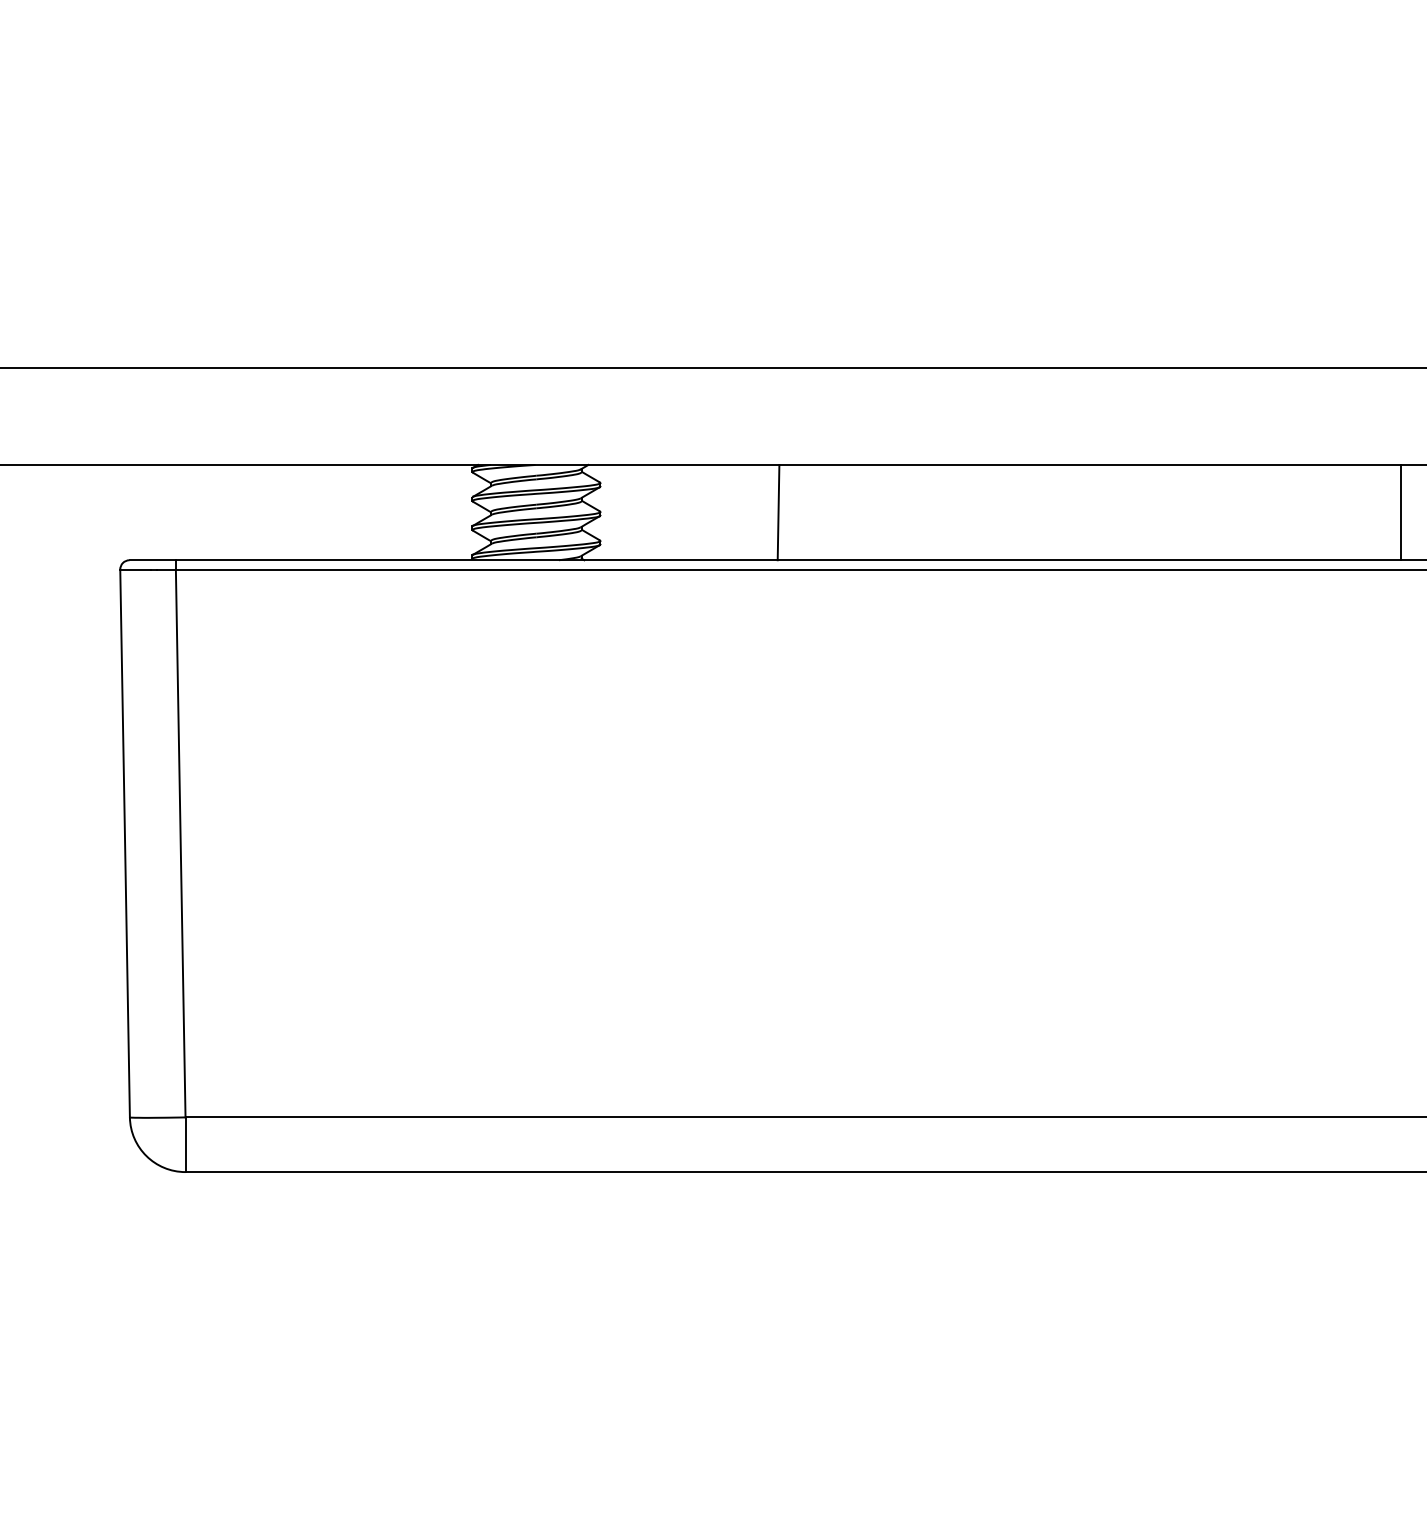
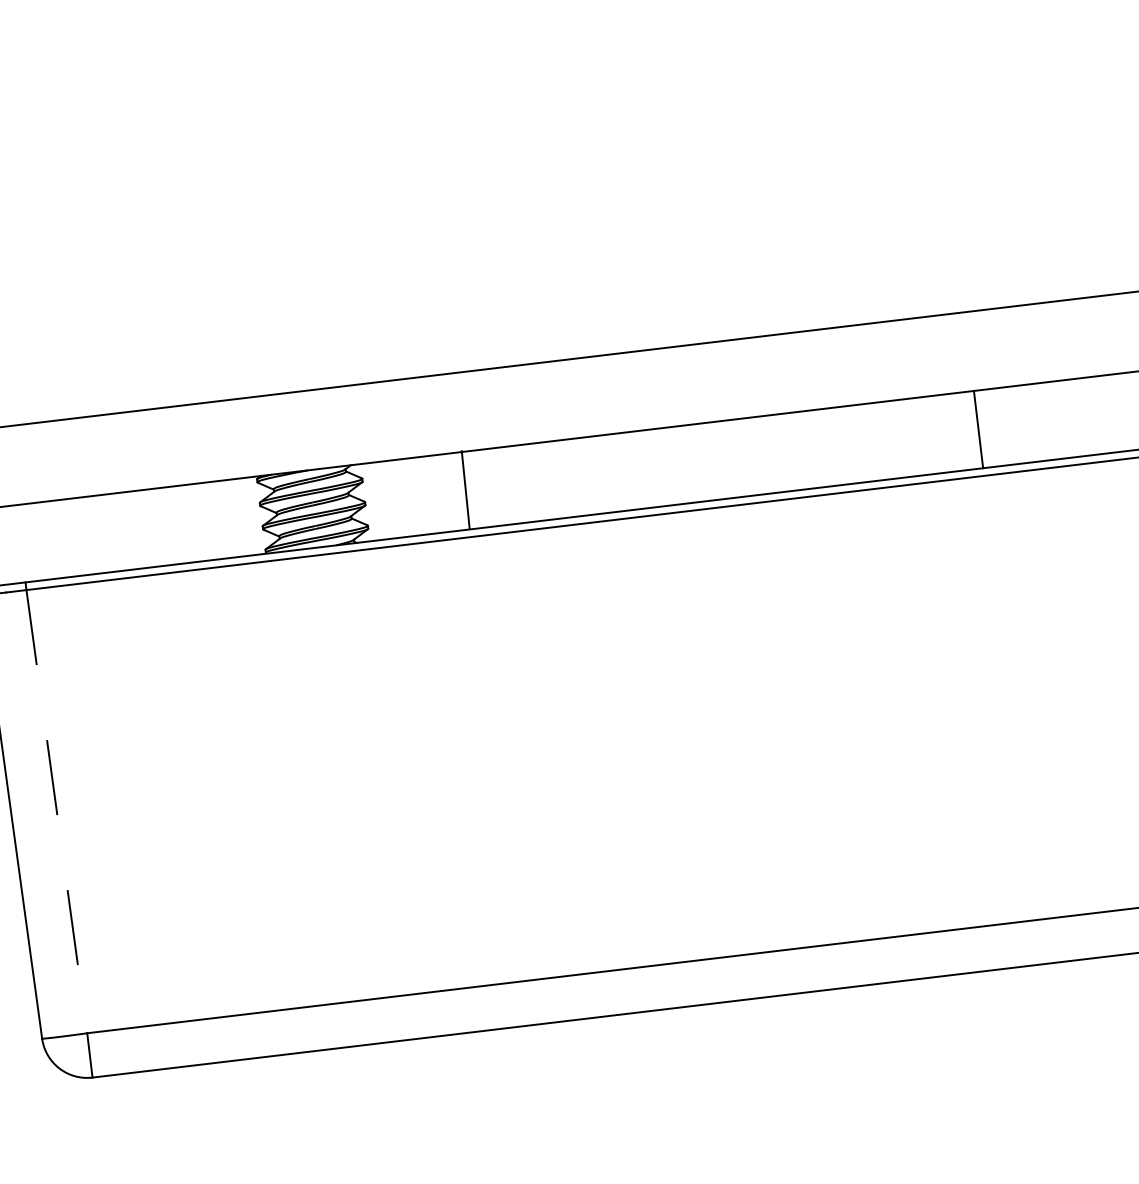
line: (778, 512) -> (465, 489), moved
line: (1400, 512) -> (978, 429), moved
line: (180, 843) -> (56, 811), solid -> dashed

